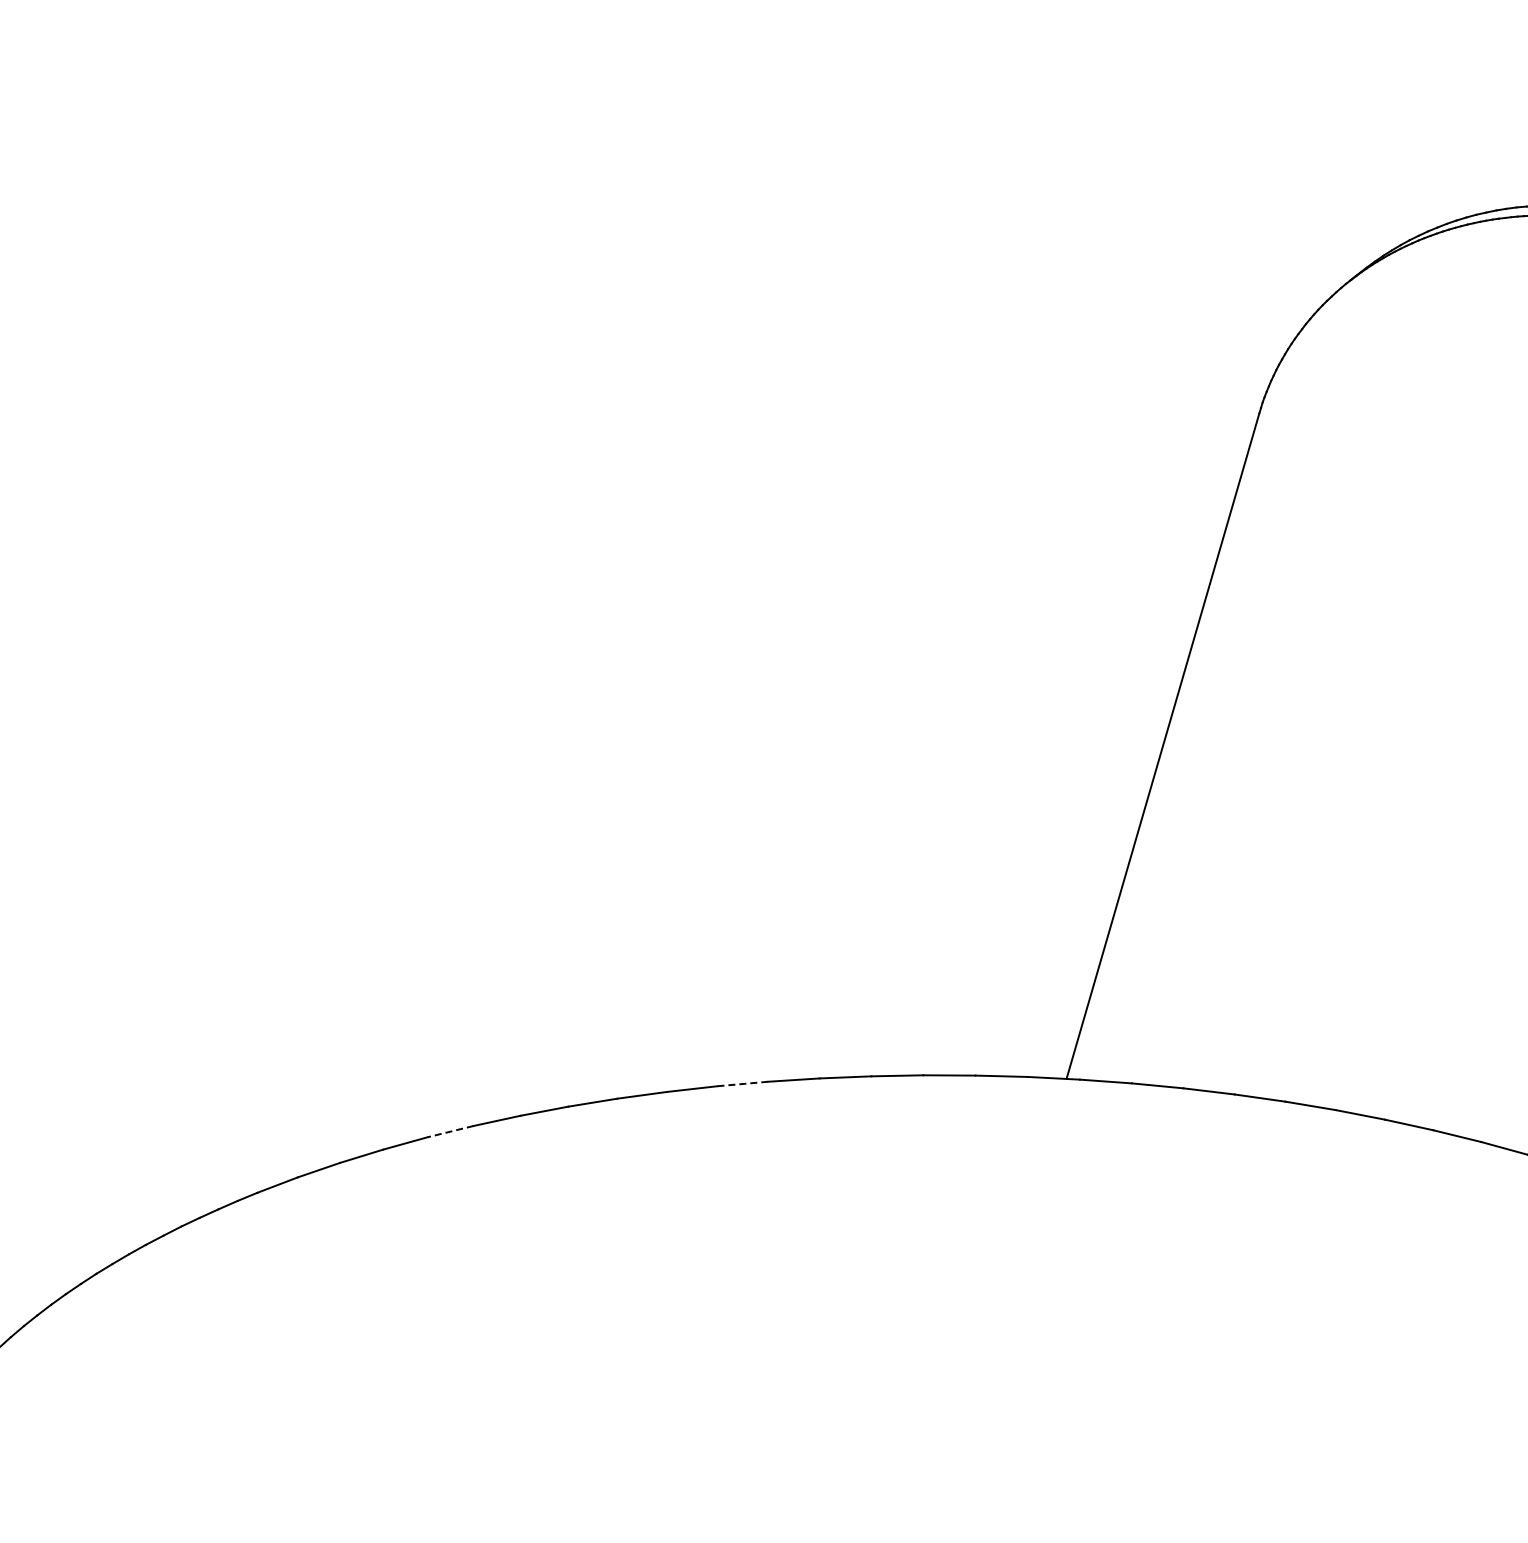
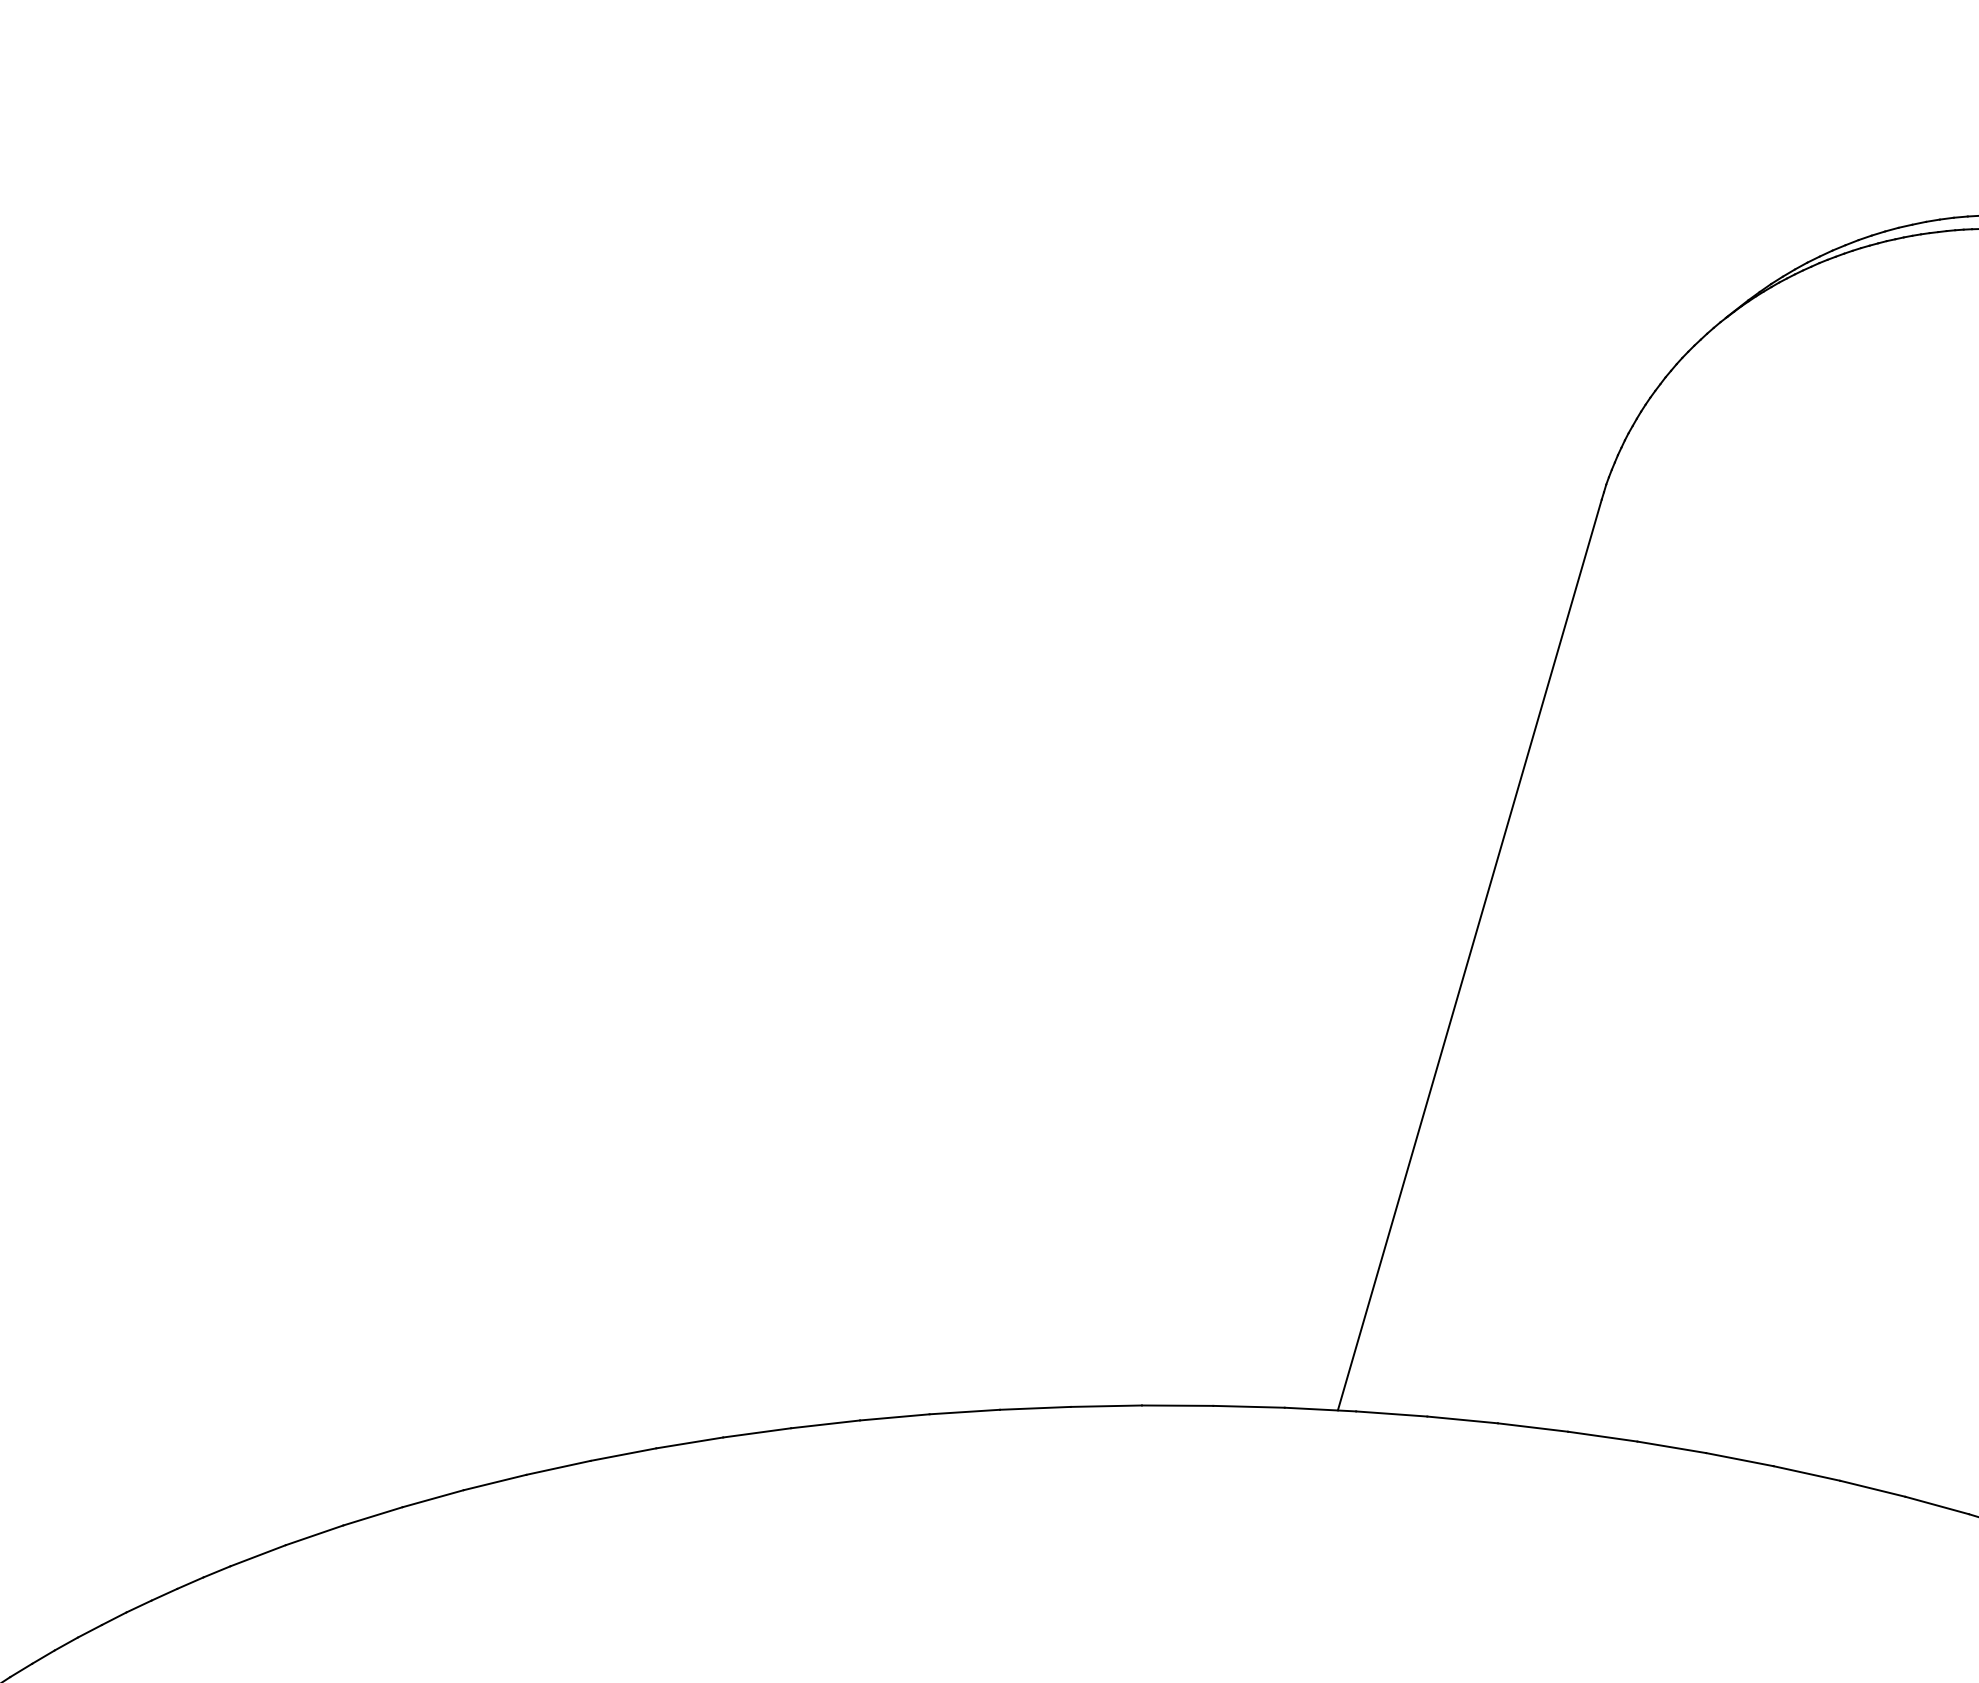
line: (742, 1084) -> (894, 1418), dashed -> solid
line: (450, 1131) -> (494, 1482), dashed -> solid

